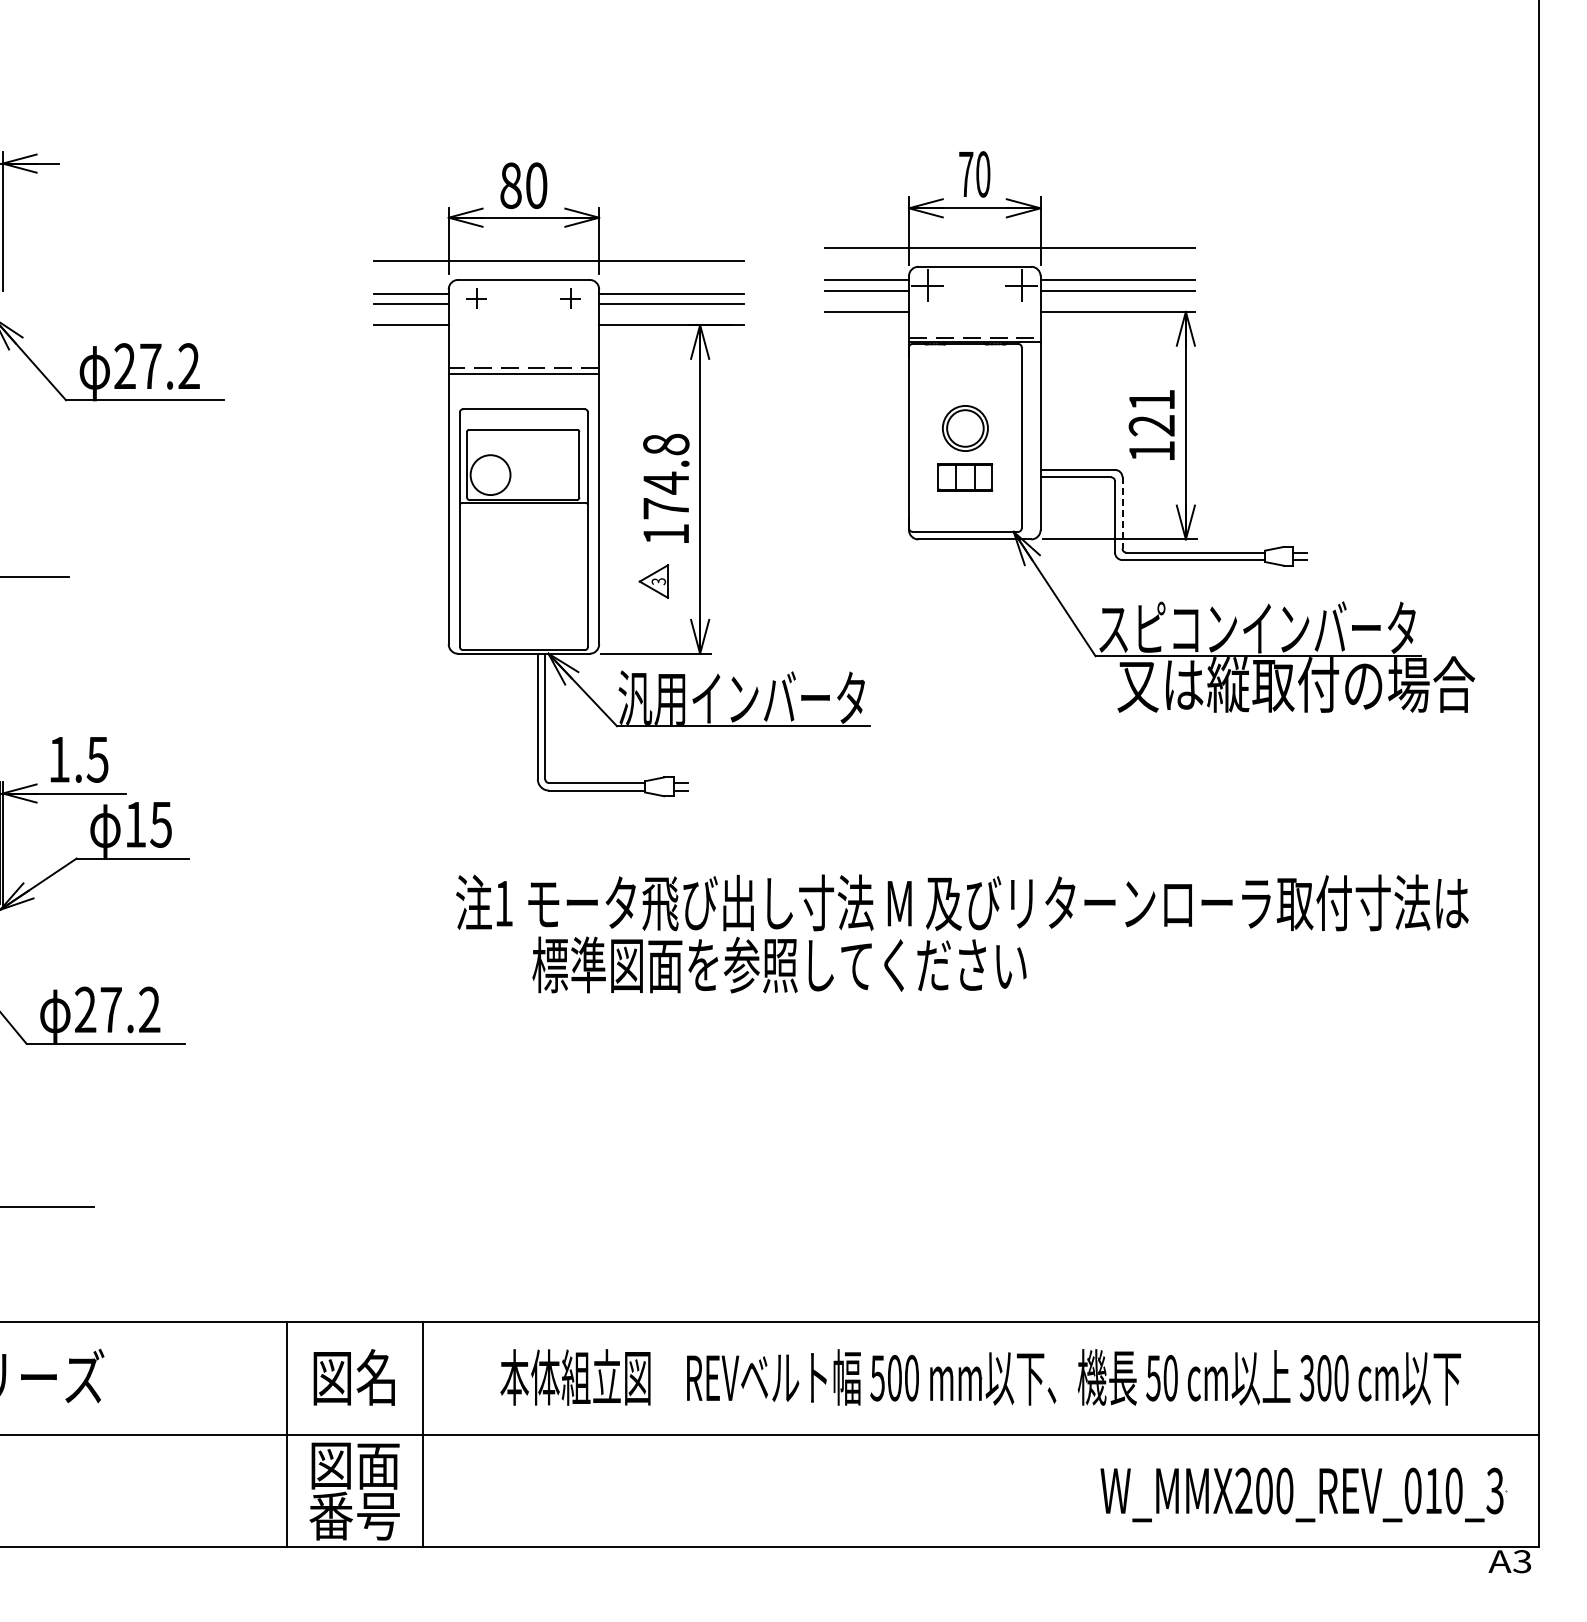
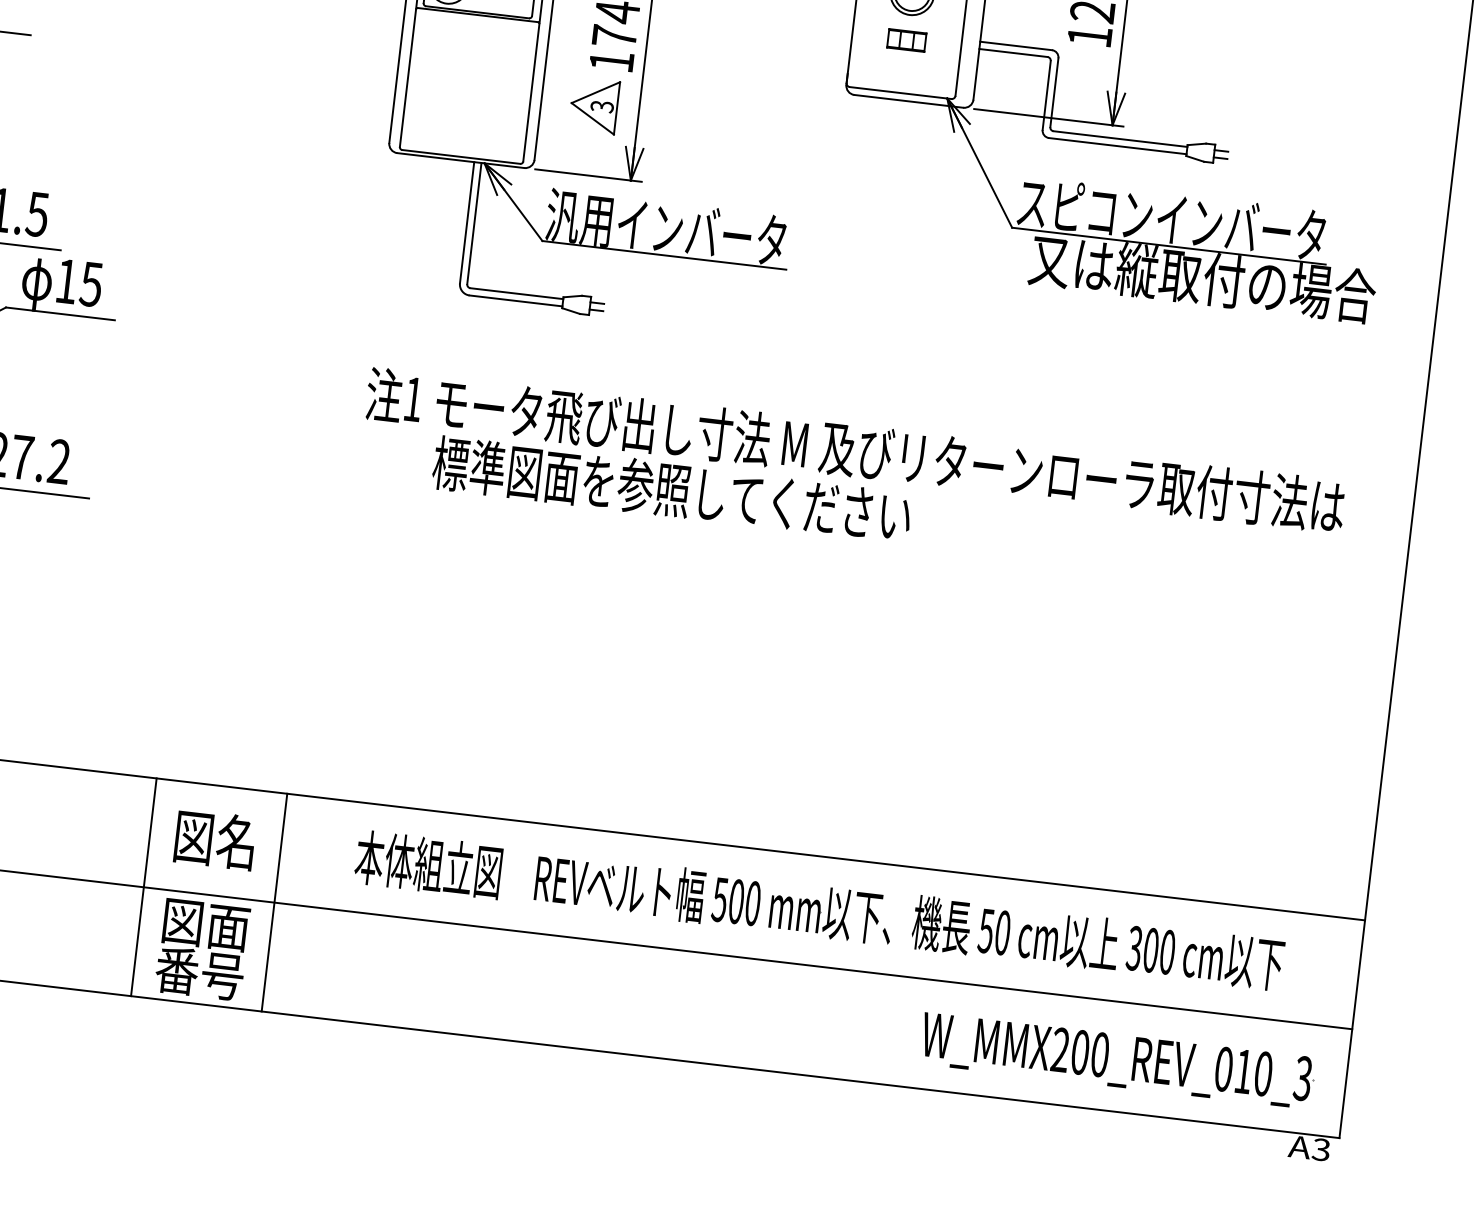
part: (965, 477) -> (906, 40), size x0.71
line: (1122, 513) -> (1054, 93), dashed -> solid
part: (653, 581) -> (594, 105), size x1.67

